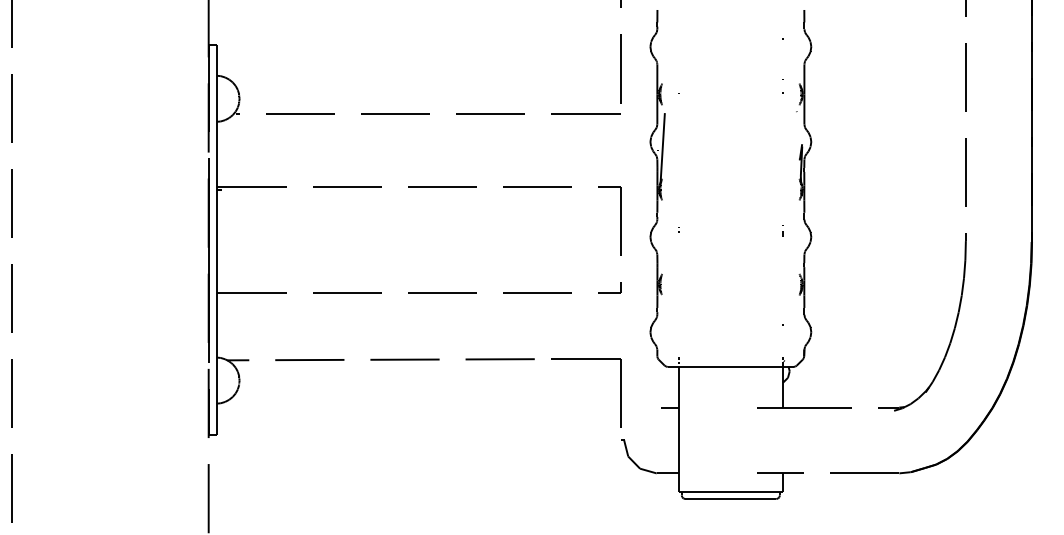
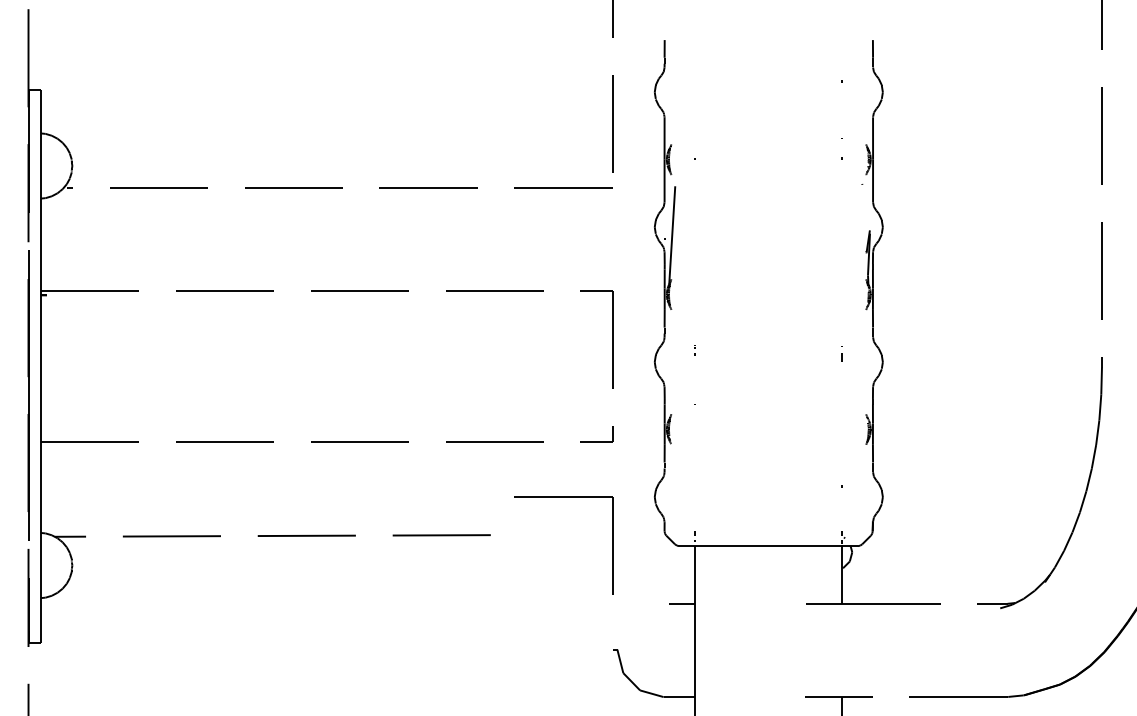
part: (586, 359) -> (564, 497), moved

